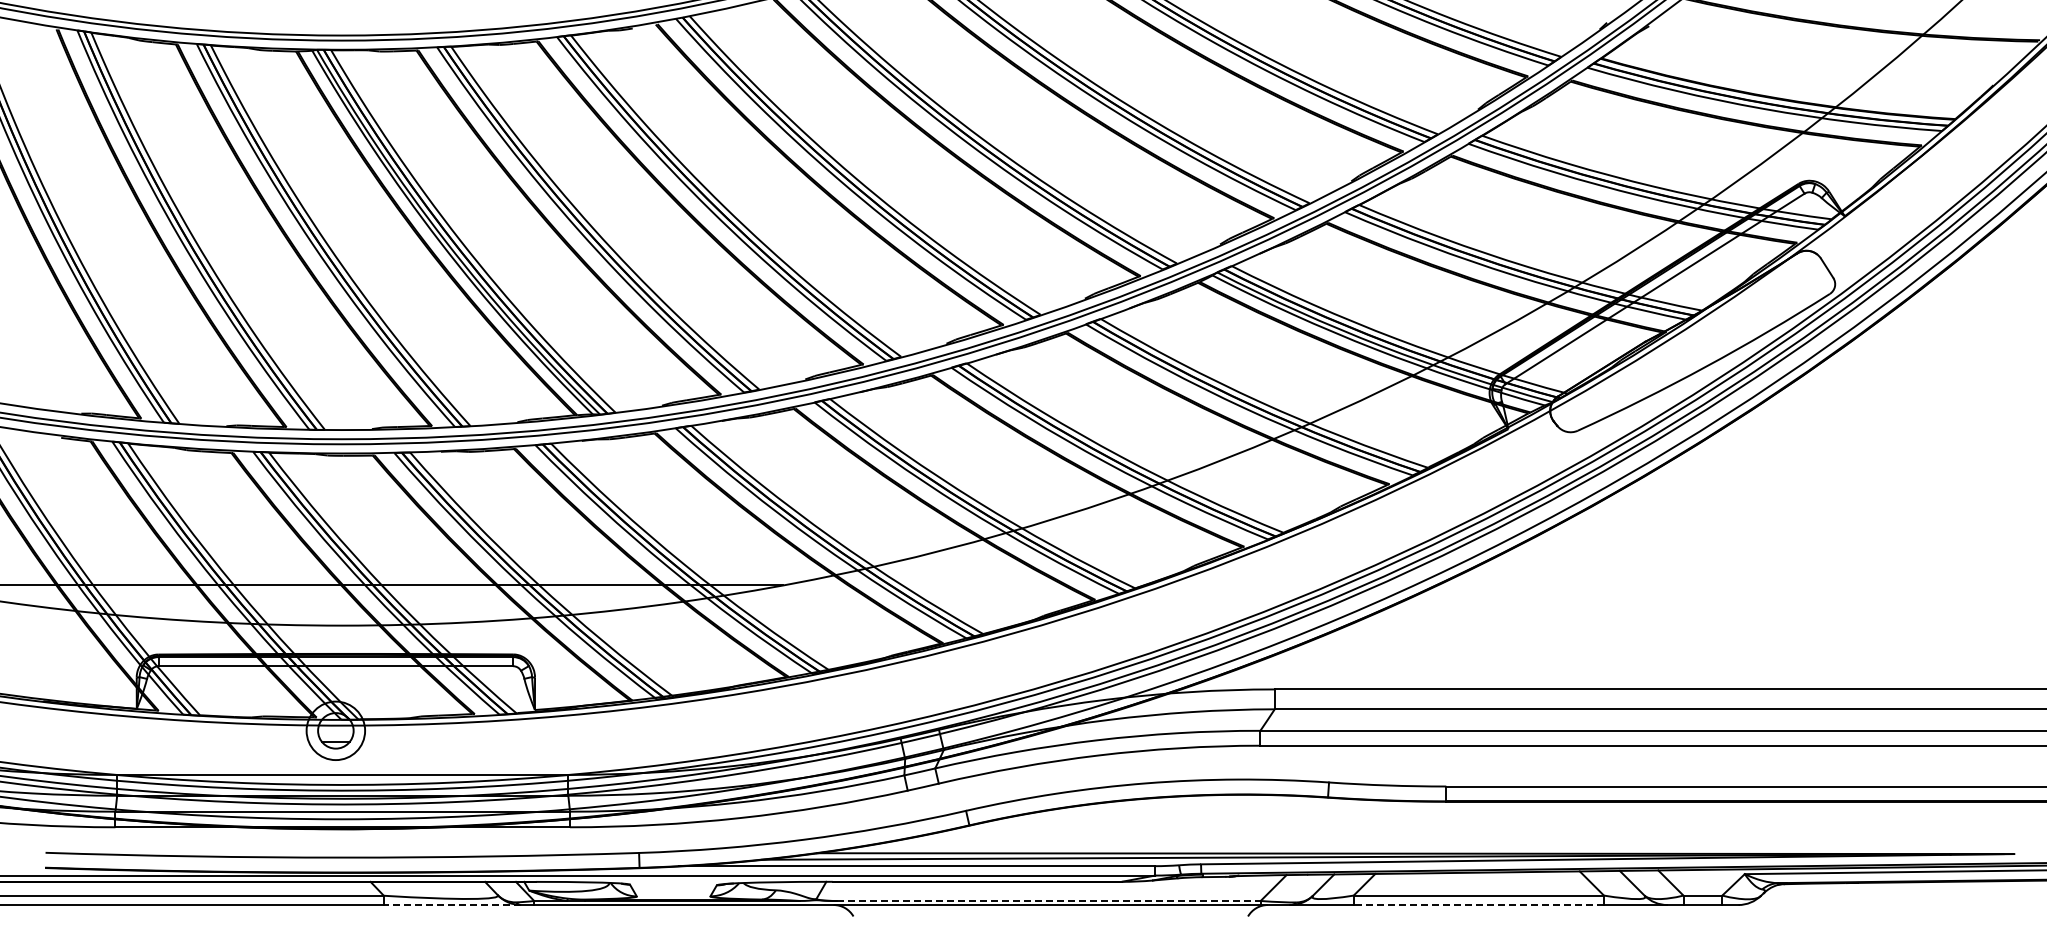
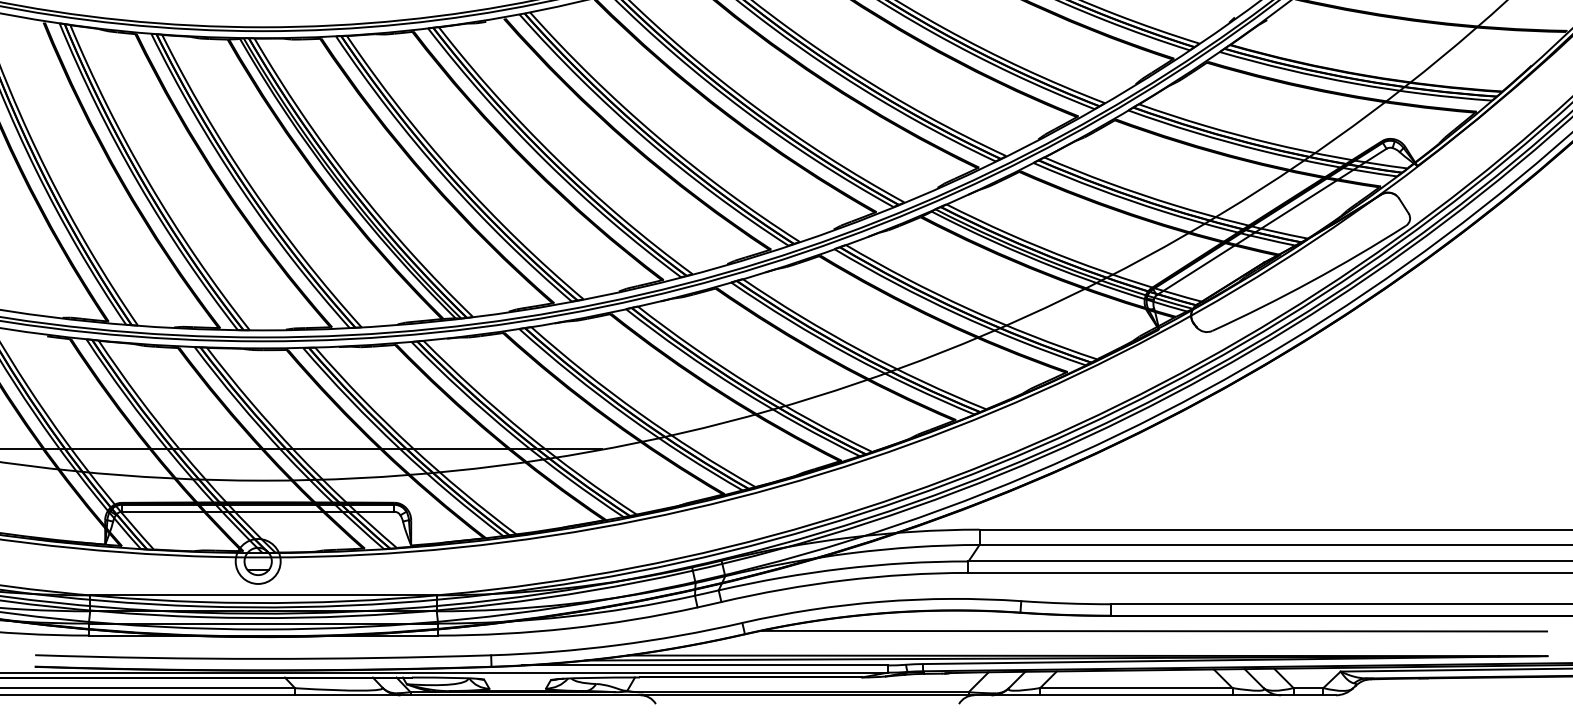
line: (1502, 821) -> (1154, 631), added
line: (1049, 900) -> (806, 691), dashed -> solid
line: (452, 905) -> (347, 695), dashed -> solid
line: (1478, 905) -> (1136, 695), dashed -> solid

